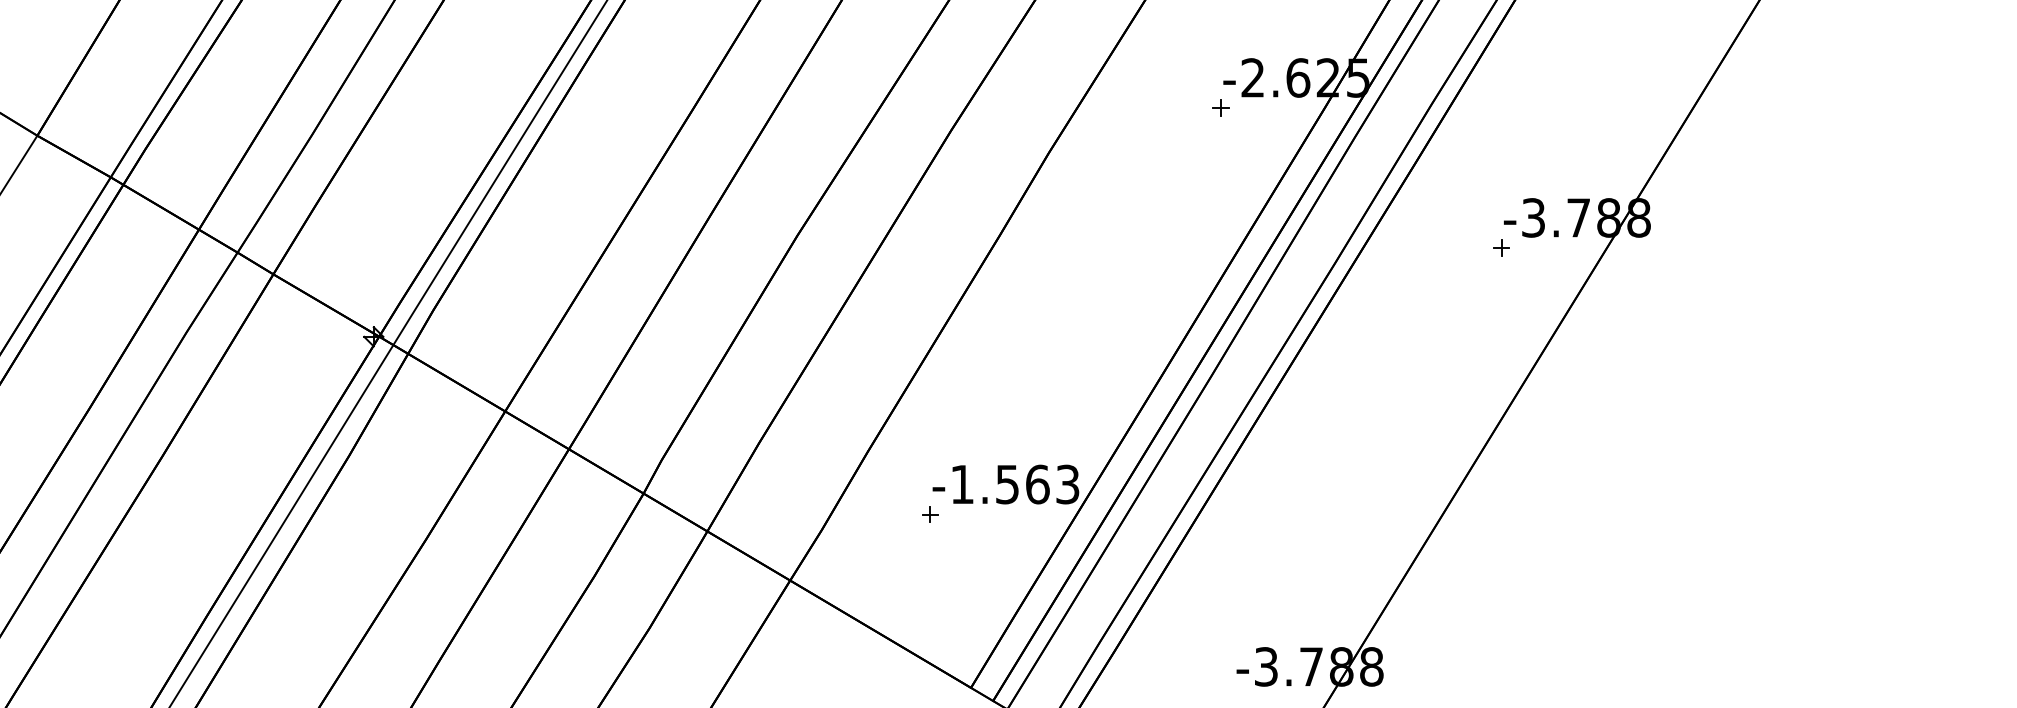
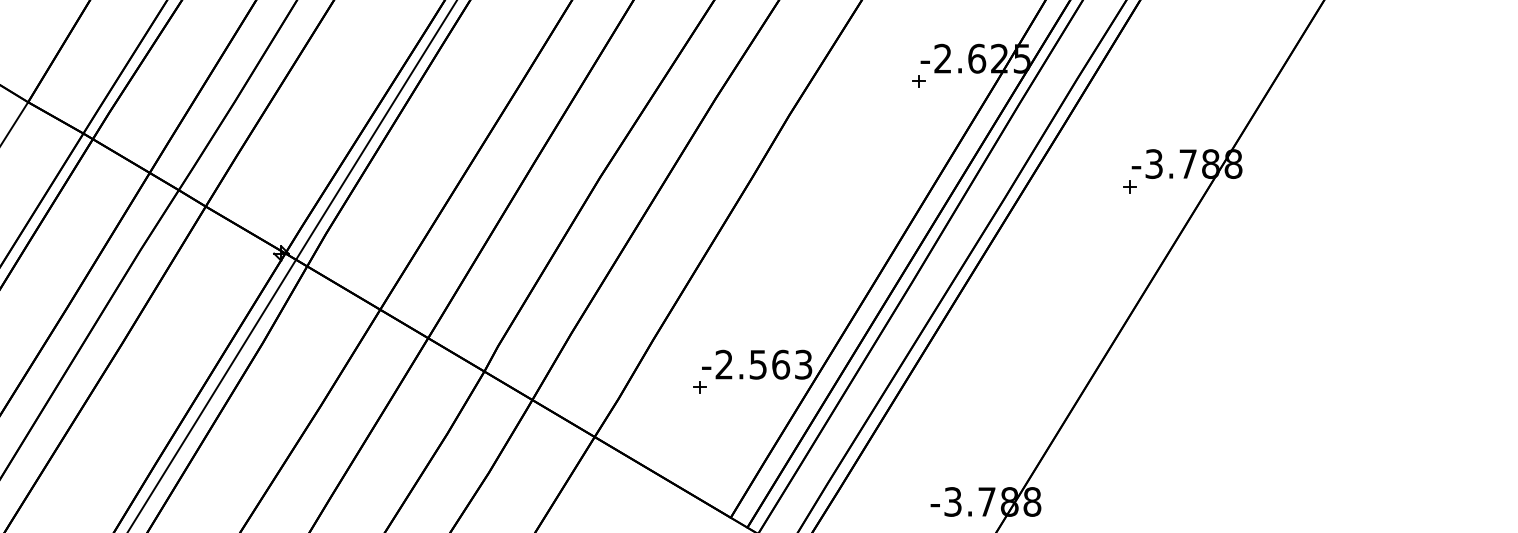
text: (961, 484) -> (723, 364), -1.563 -> -2.563

